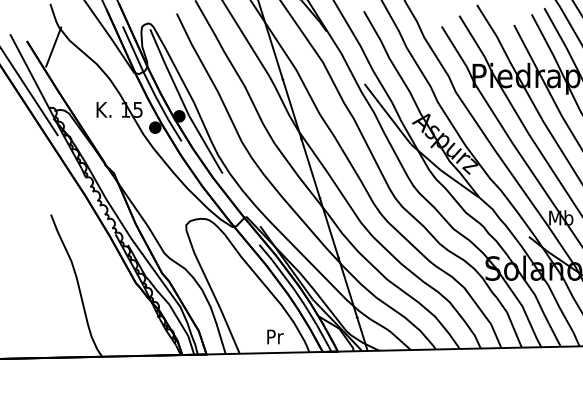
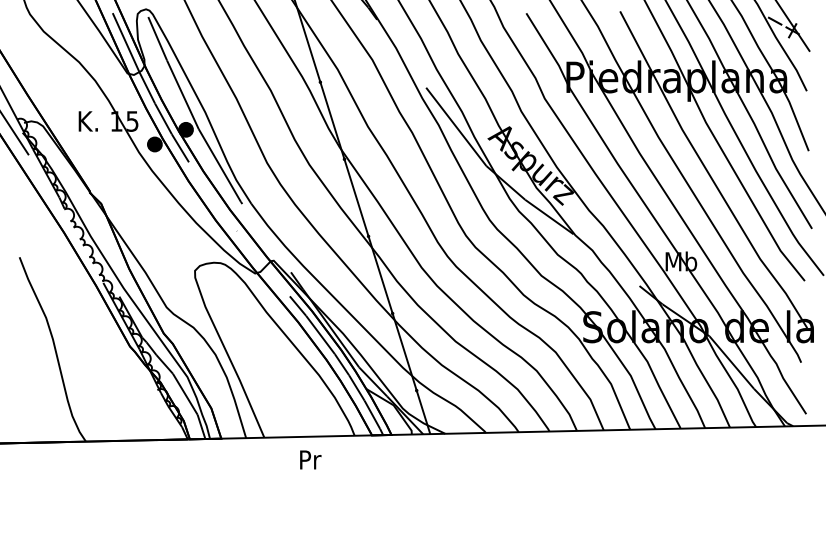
line: (53, 46) -> (22, 39), removed
text: (275, 336) -> (310, 459), moved

